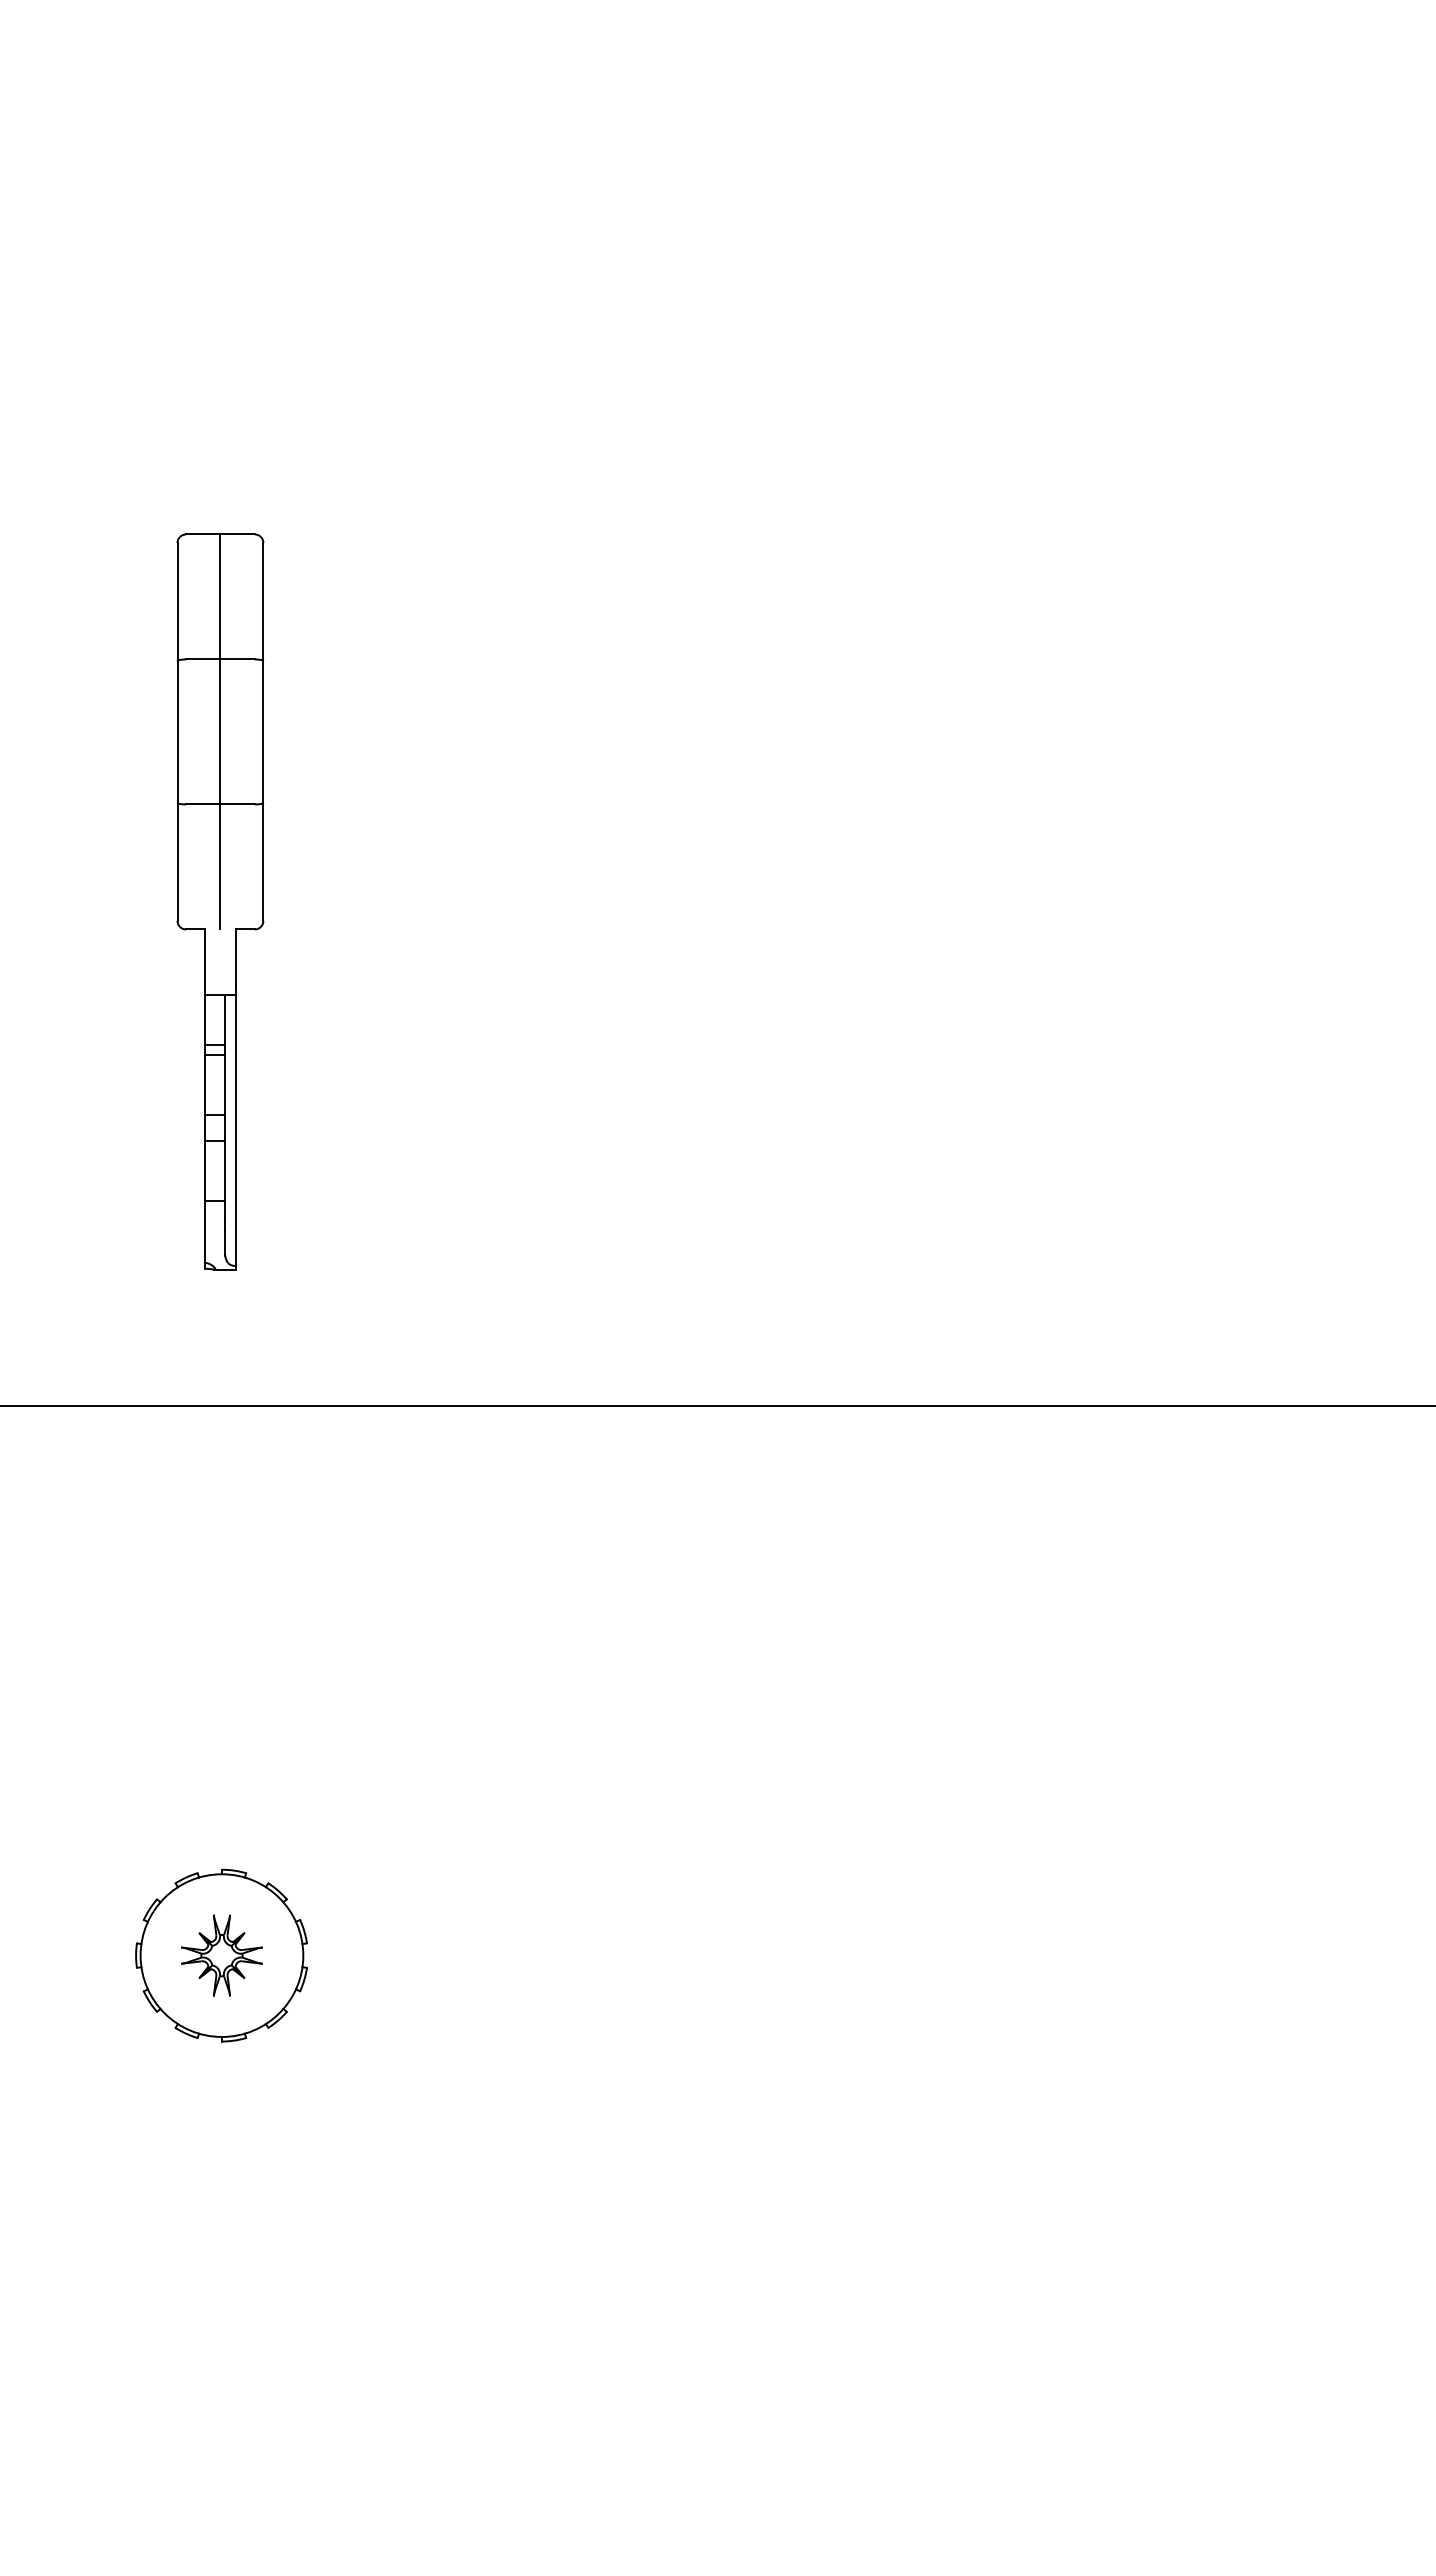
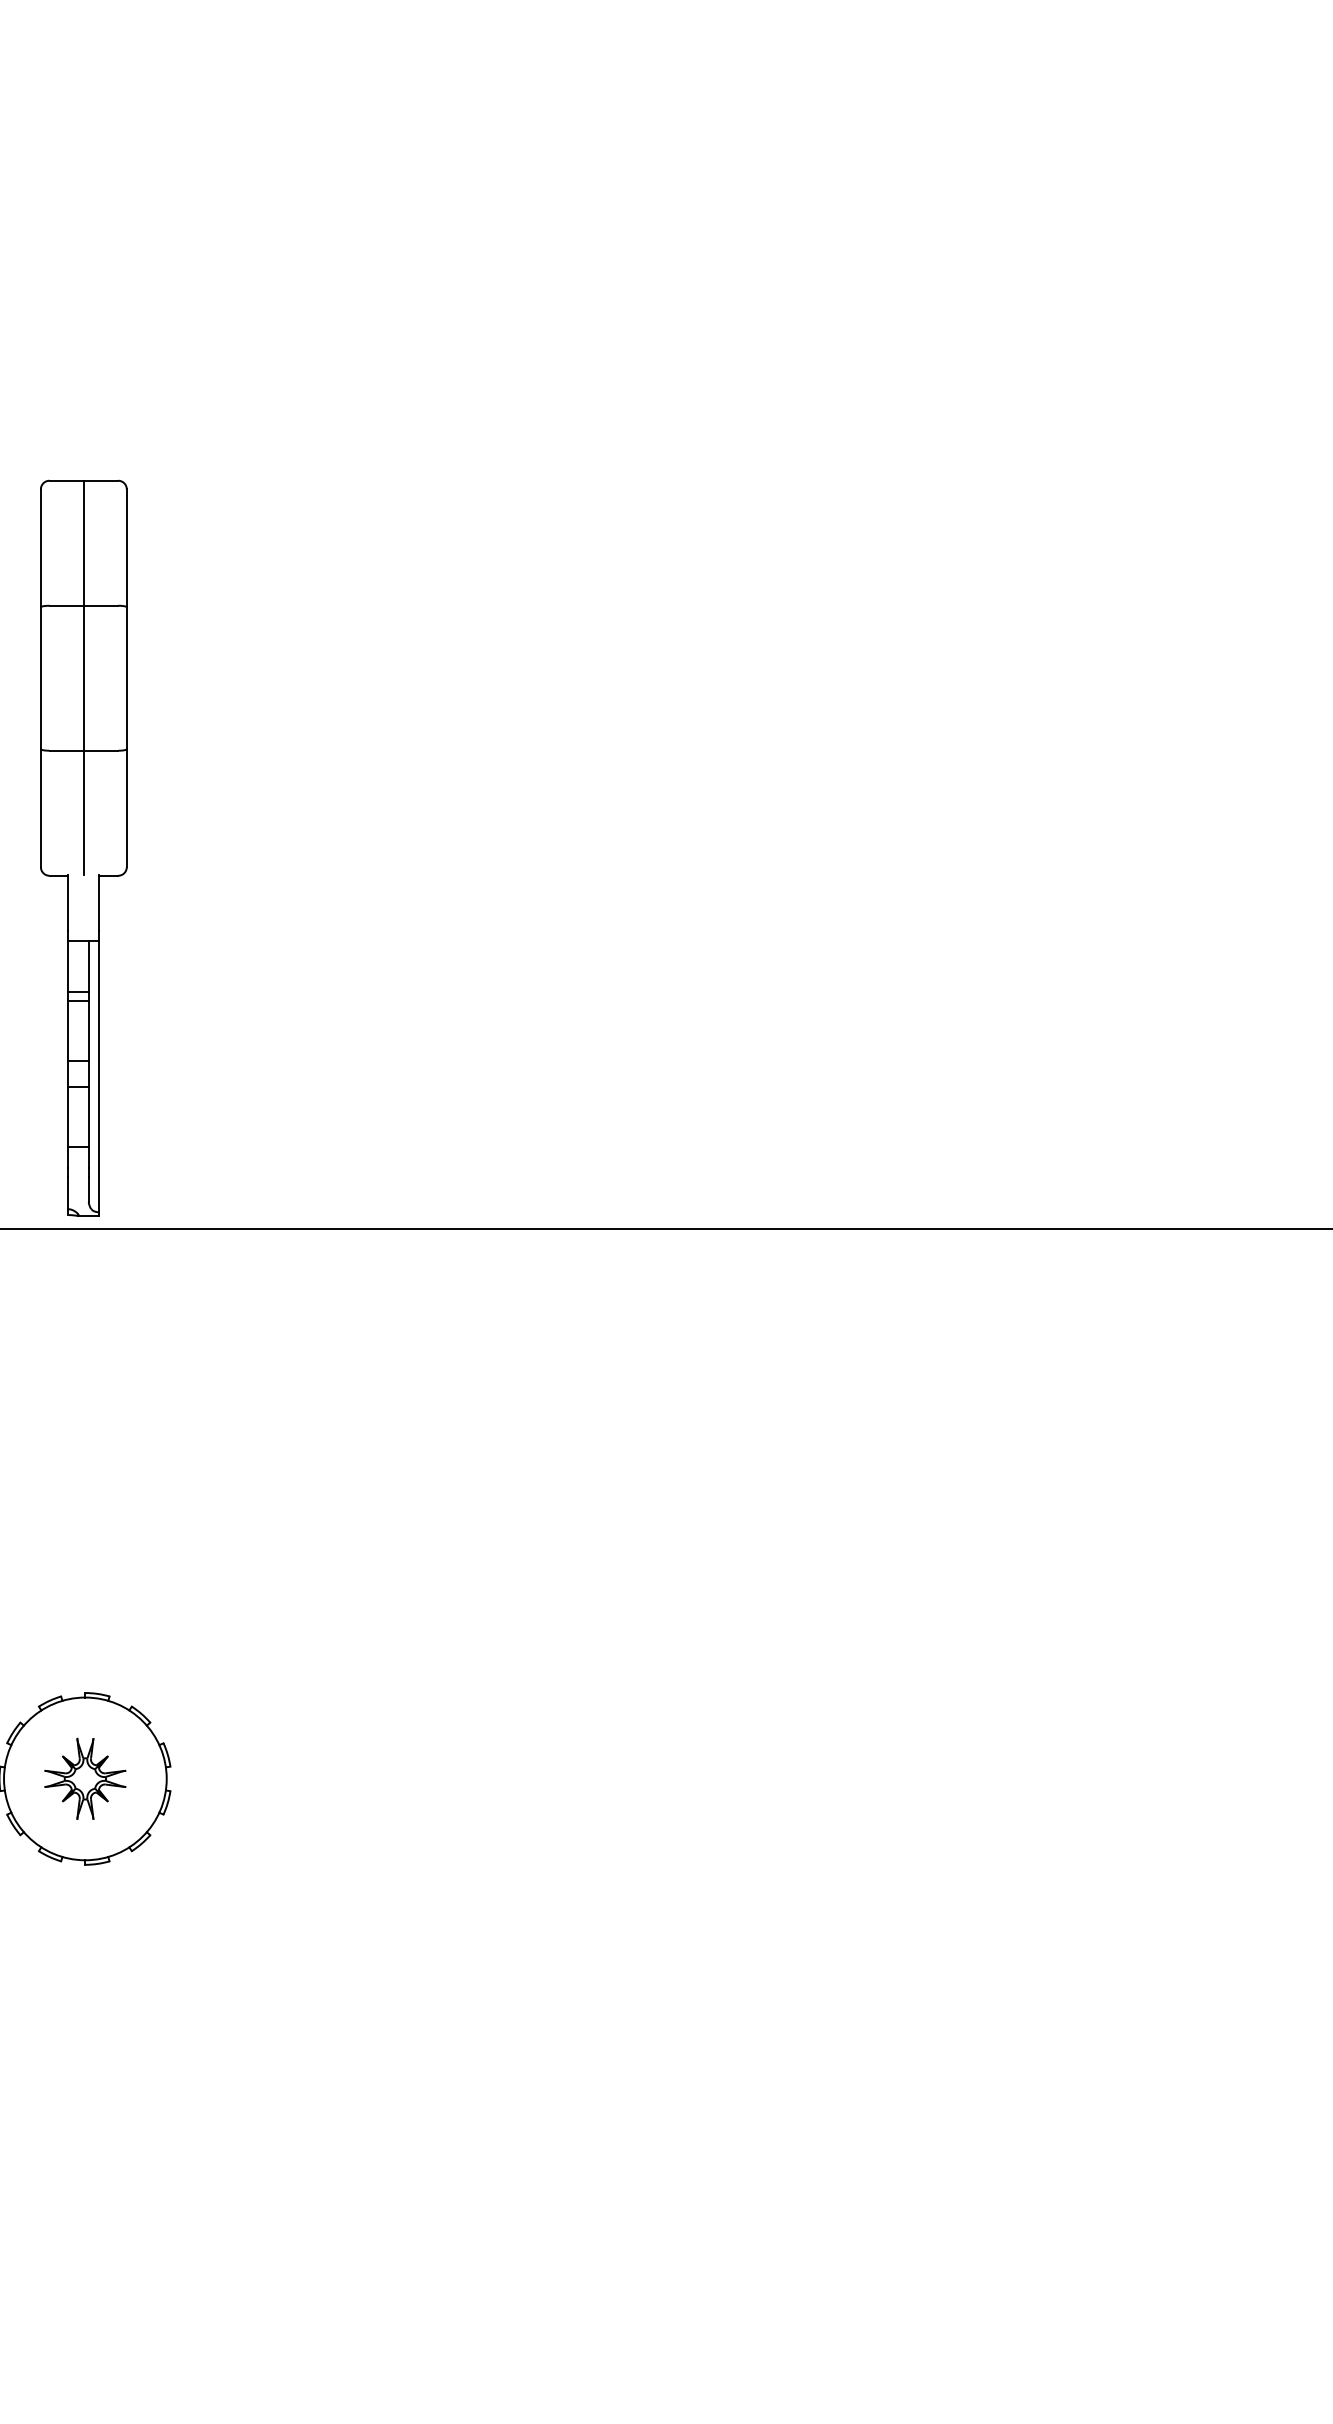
part: (220, 901) -> (83, 847), moved

